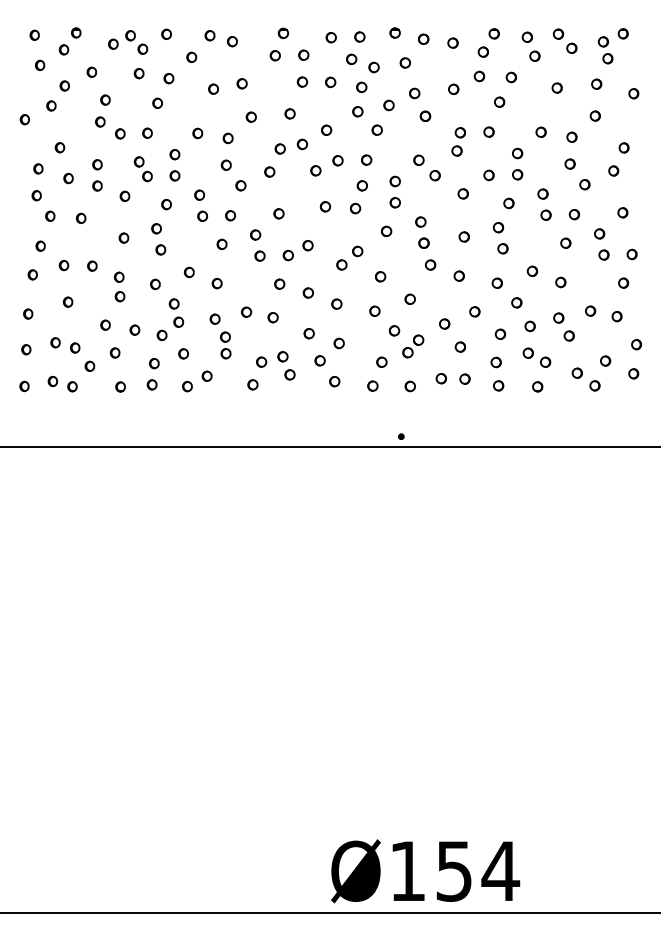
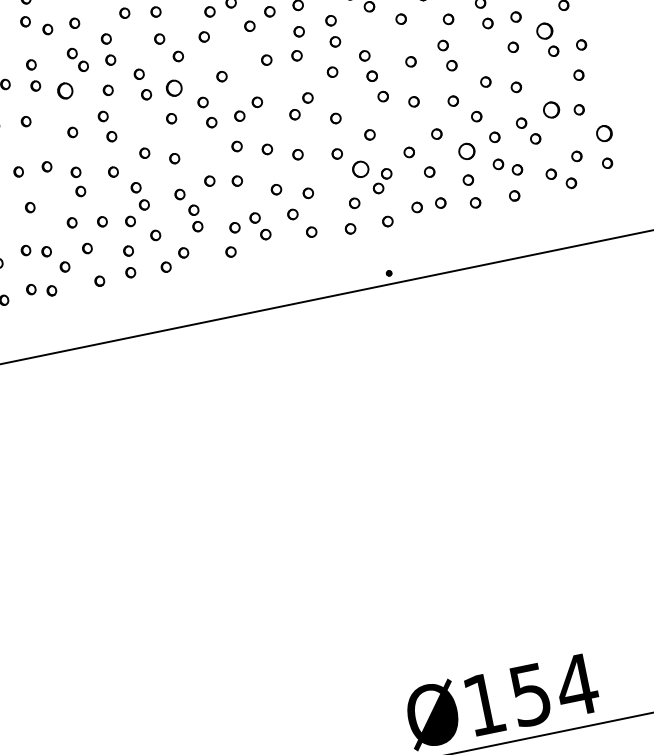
part: (124, 195) -> (64, 89), size x1.6
part: (230, 215) -> (174, 88), size x1.6
part: (599, 233) -> (544, 30), size x1.6
part: (590, 310) -> (551, 109), size x1.6
part: (394, 330) -> (360, 169), size x1.6
part: (500, 333) -> (466, 150), size x1.6
part: (636, 344) -> (604, 133), size x1.6

